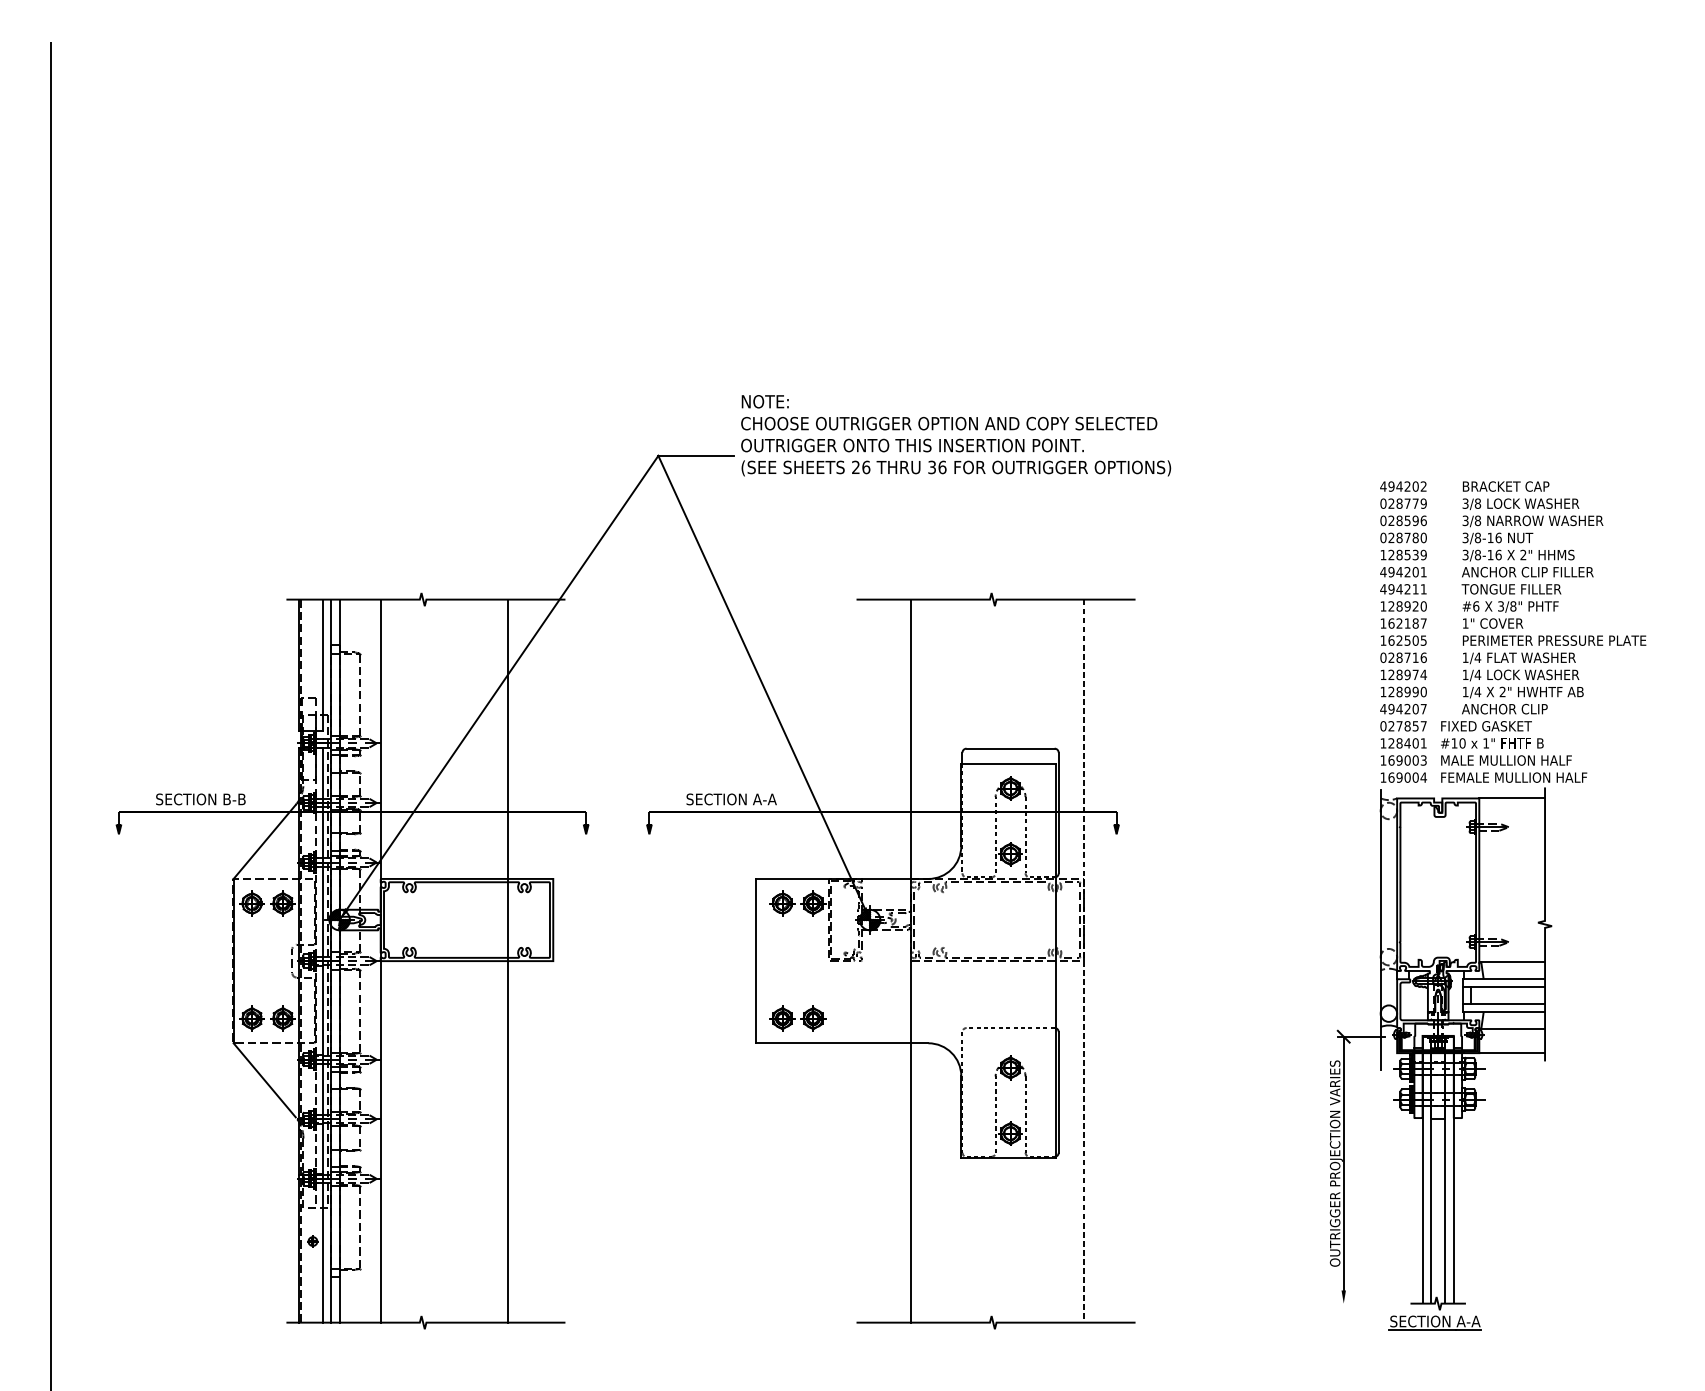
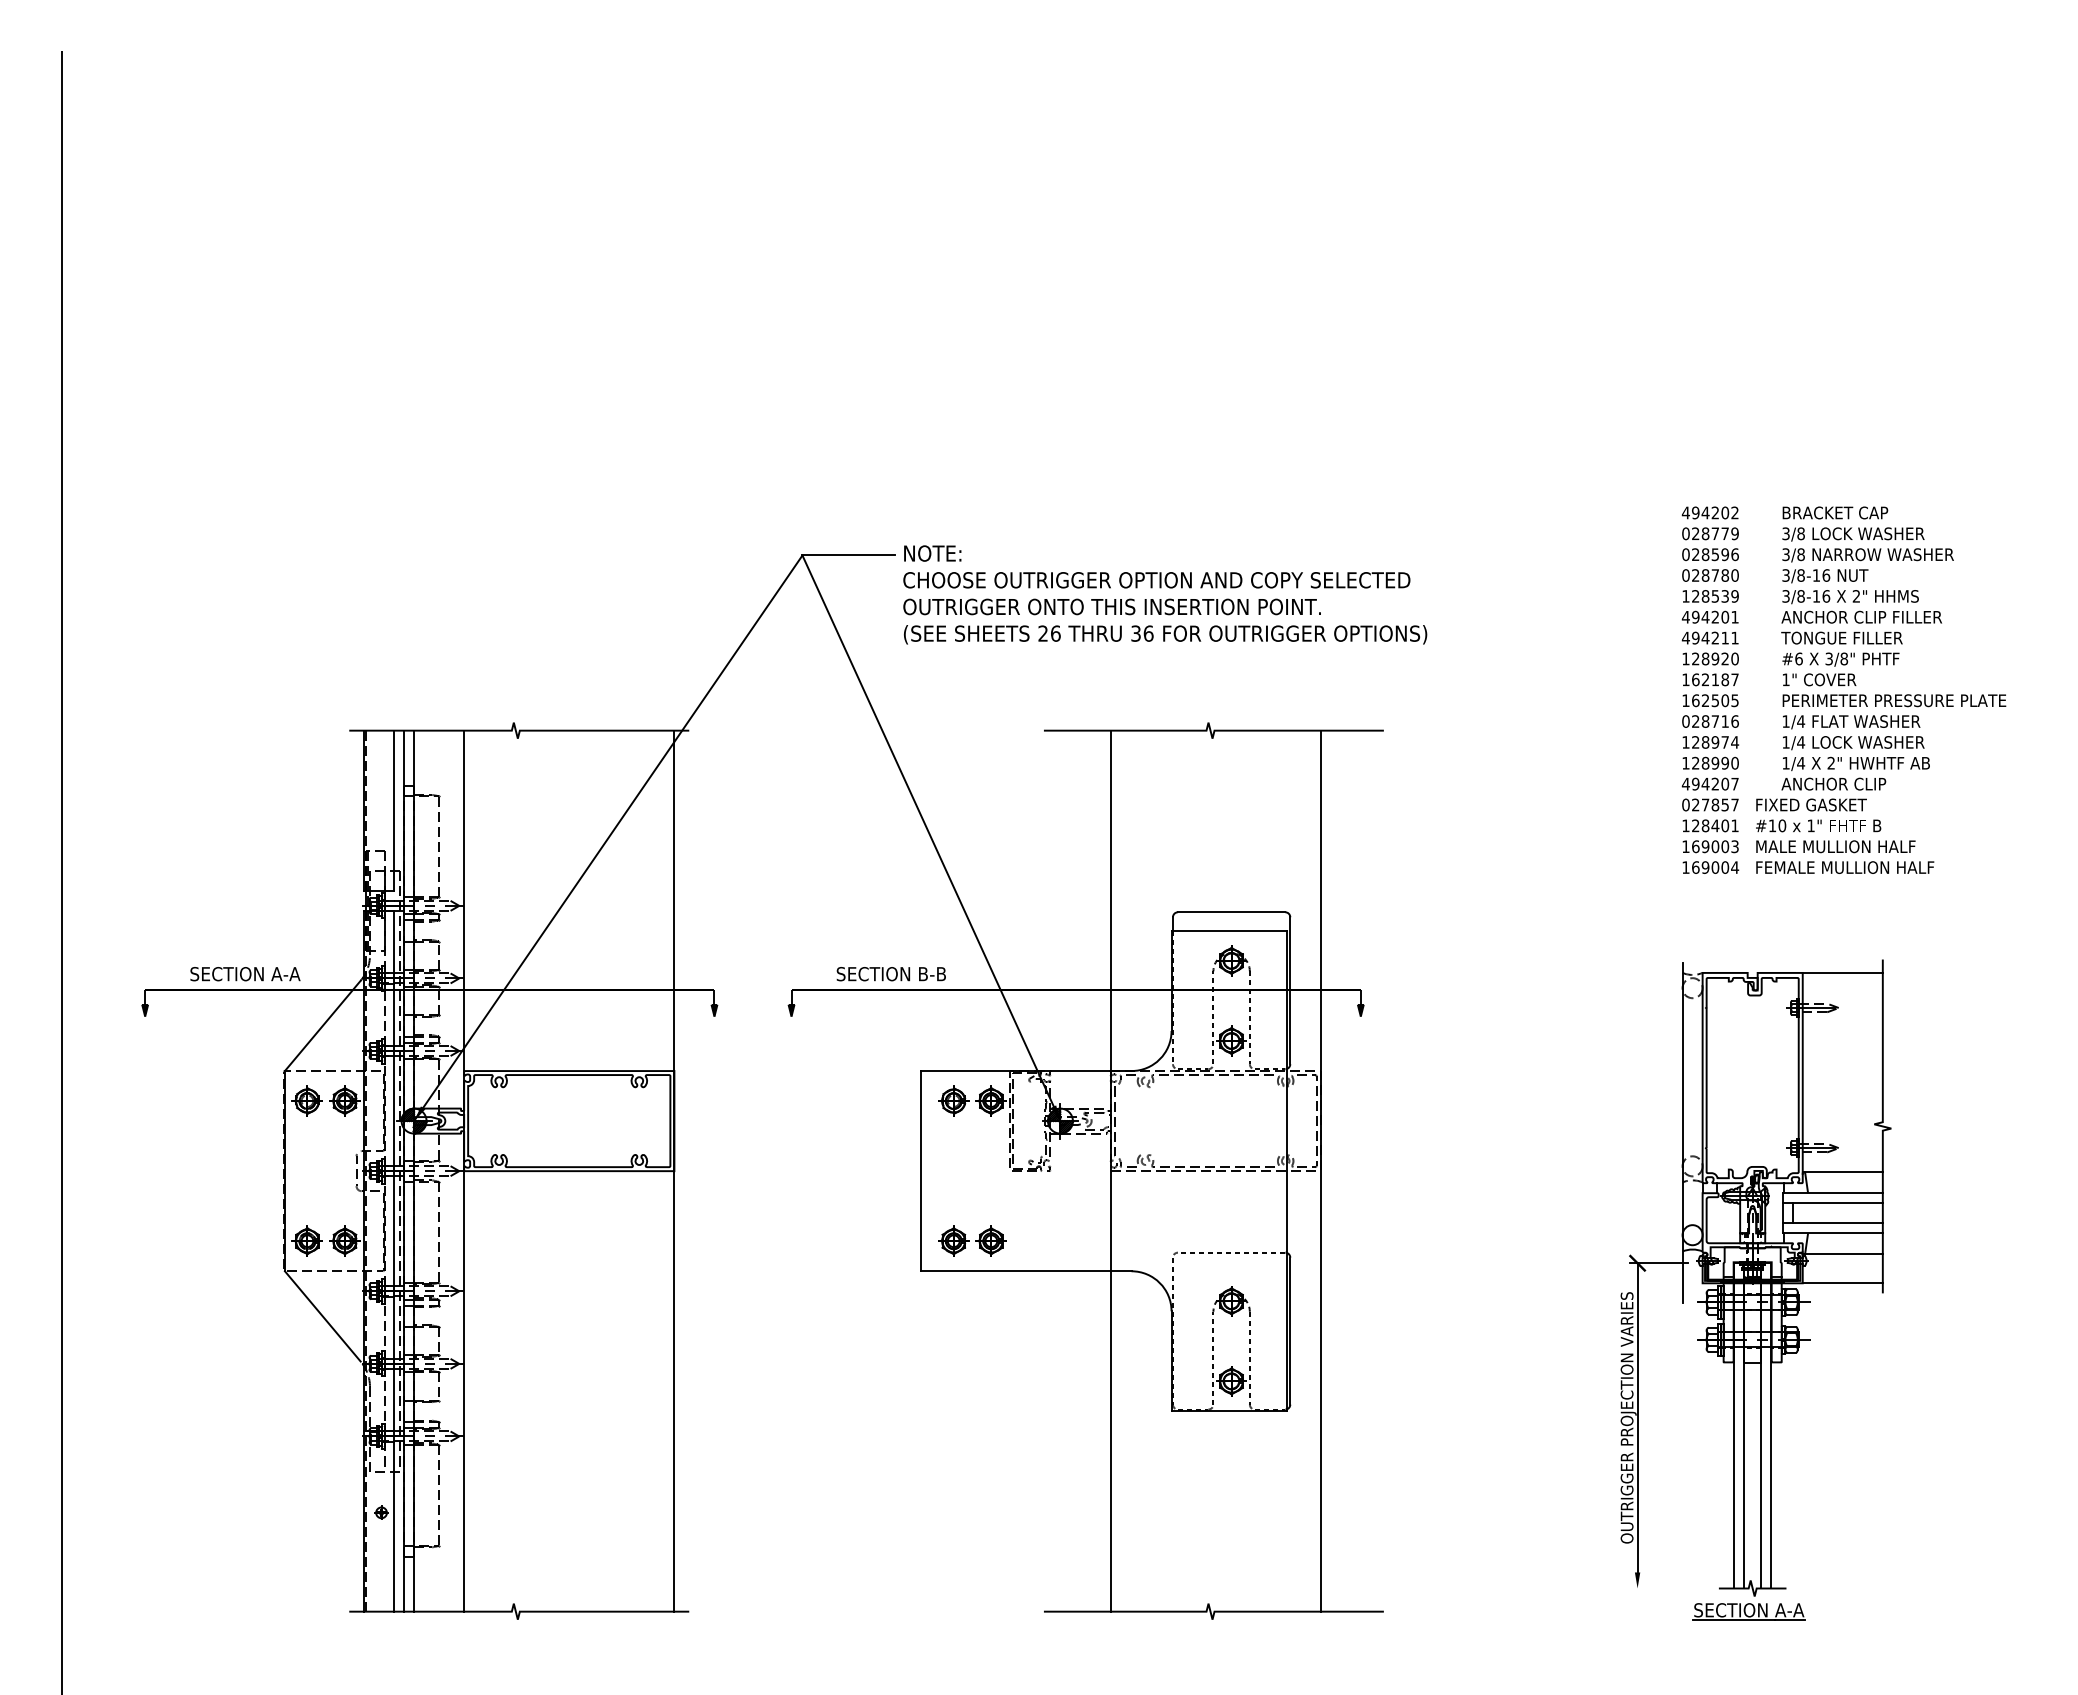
text: (956, 435) -> (1165, 594), moved
text: (1512, 631) -> (1843, 689), moved
text: (234, 799) -> (285, 974), SECTION B-B -> SECTION A-A
text: (764, 799) -> (931, 974), SECTION A-A -> SECTION B-B
line: (508, 960) -> (674, 1170), moved
line: (1083, 961) -> (1320, 1171), dashed -> solid

